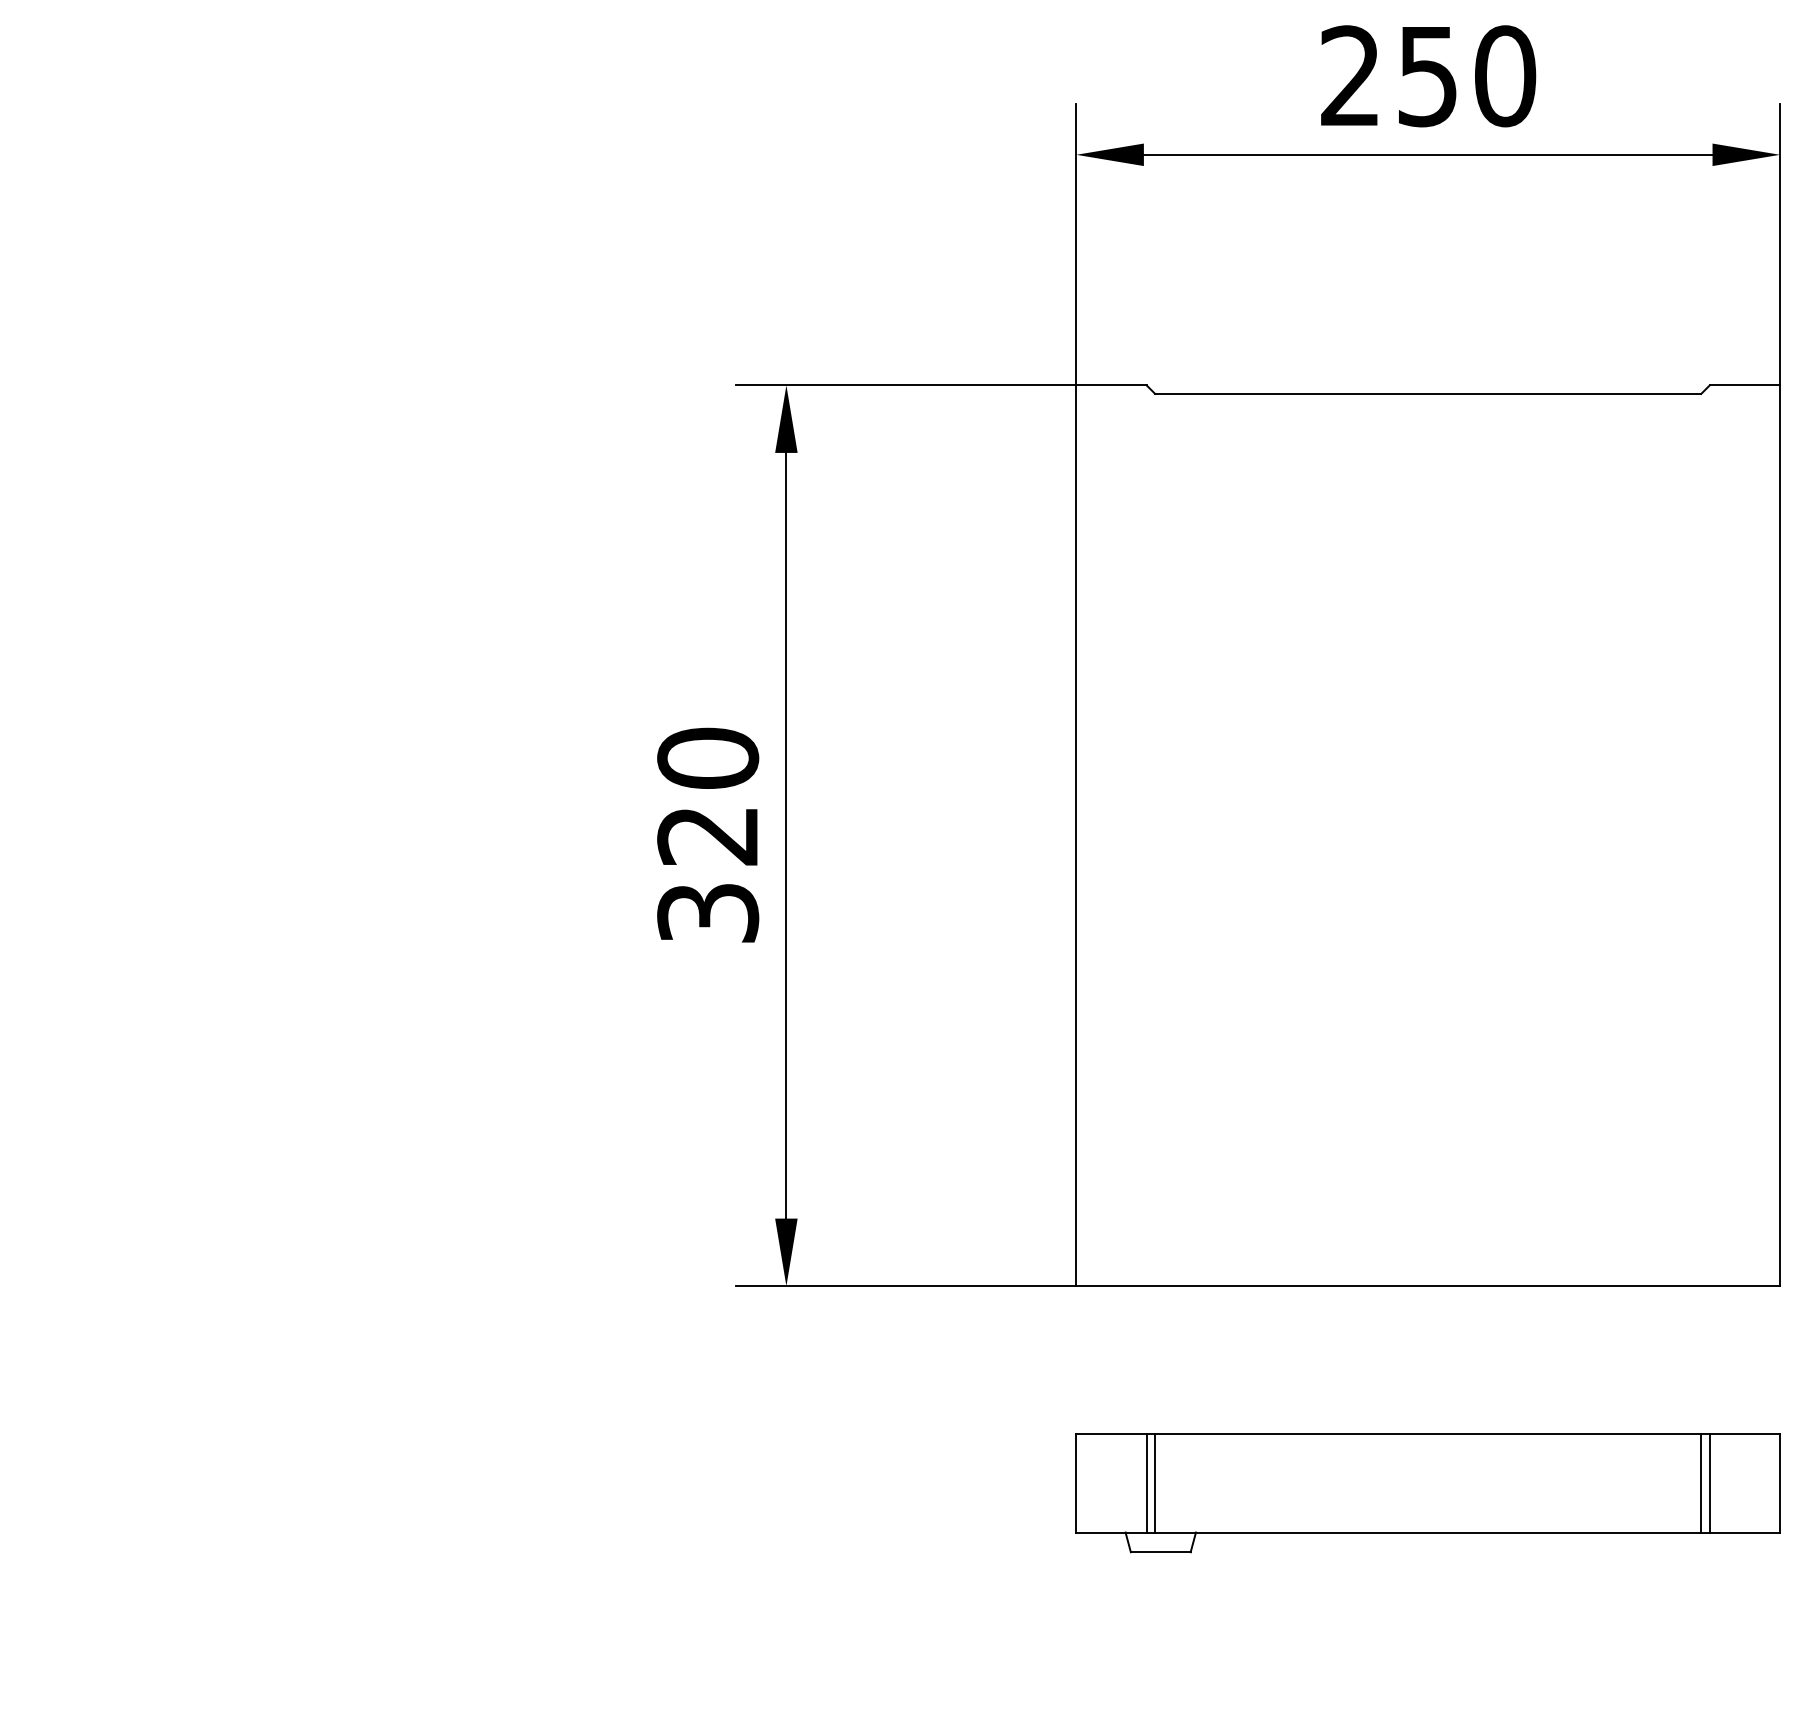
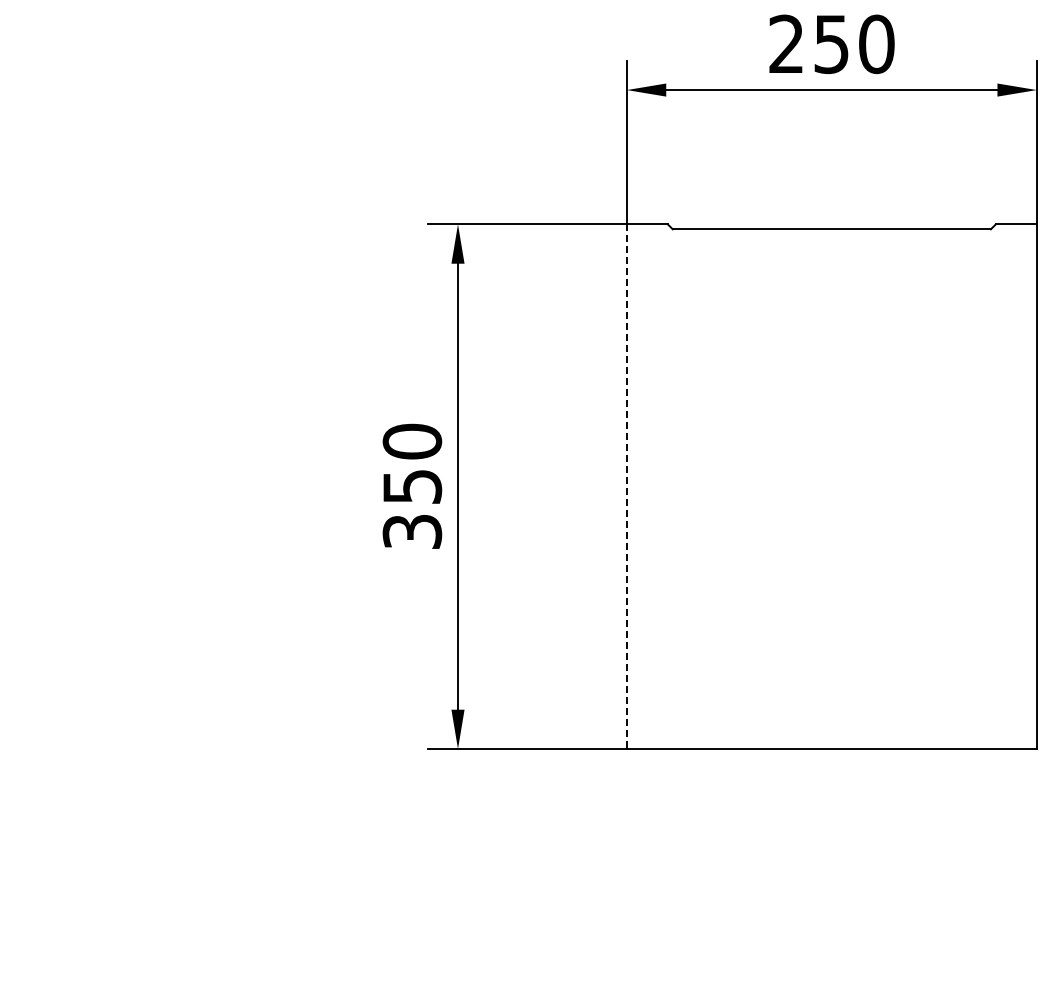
text: (708, 835) -> (412, 486), 320 -> 350
line: (1075, 837) -> (626, 487), solid -> dashed
part: (1427, 1492) -> (831, 869), removed

